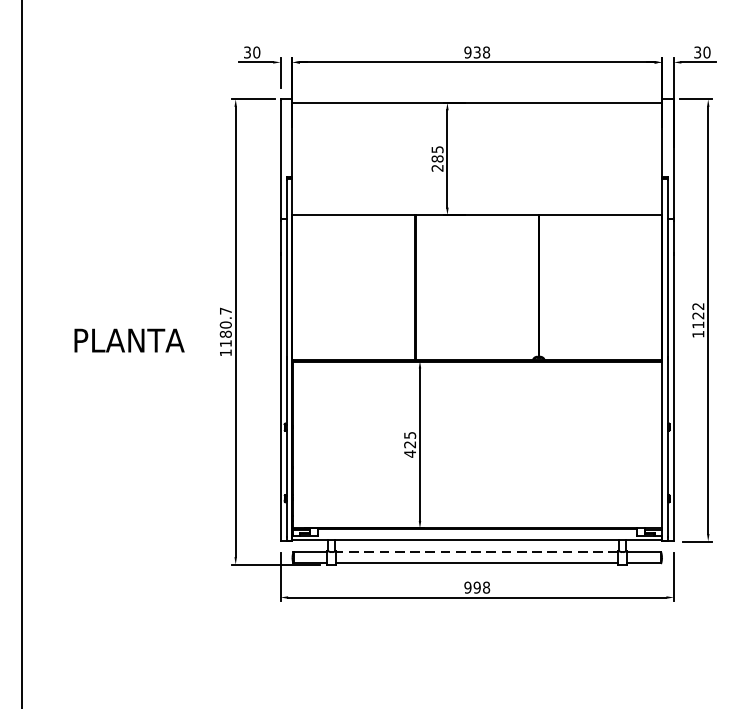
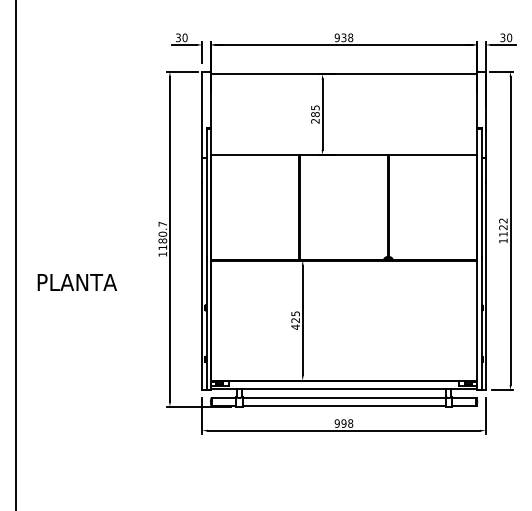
text: (128, 340) -> (76, 282), moved
line: (477, 552) -> (344, 398), dashed -> solid

